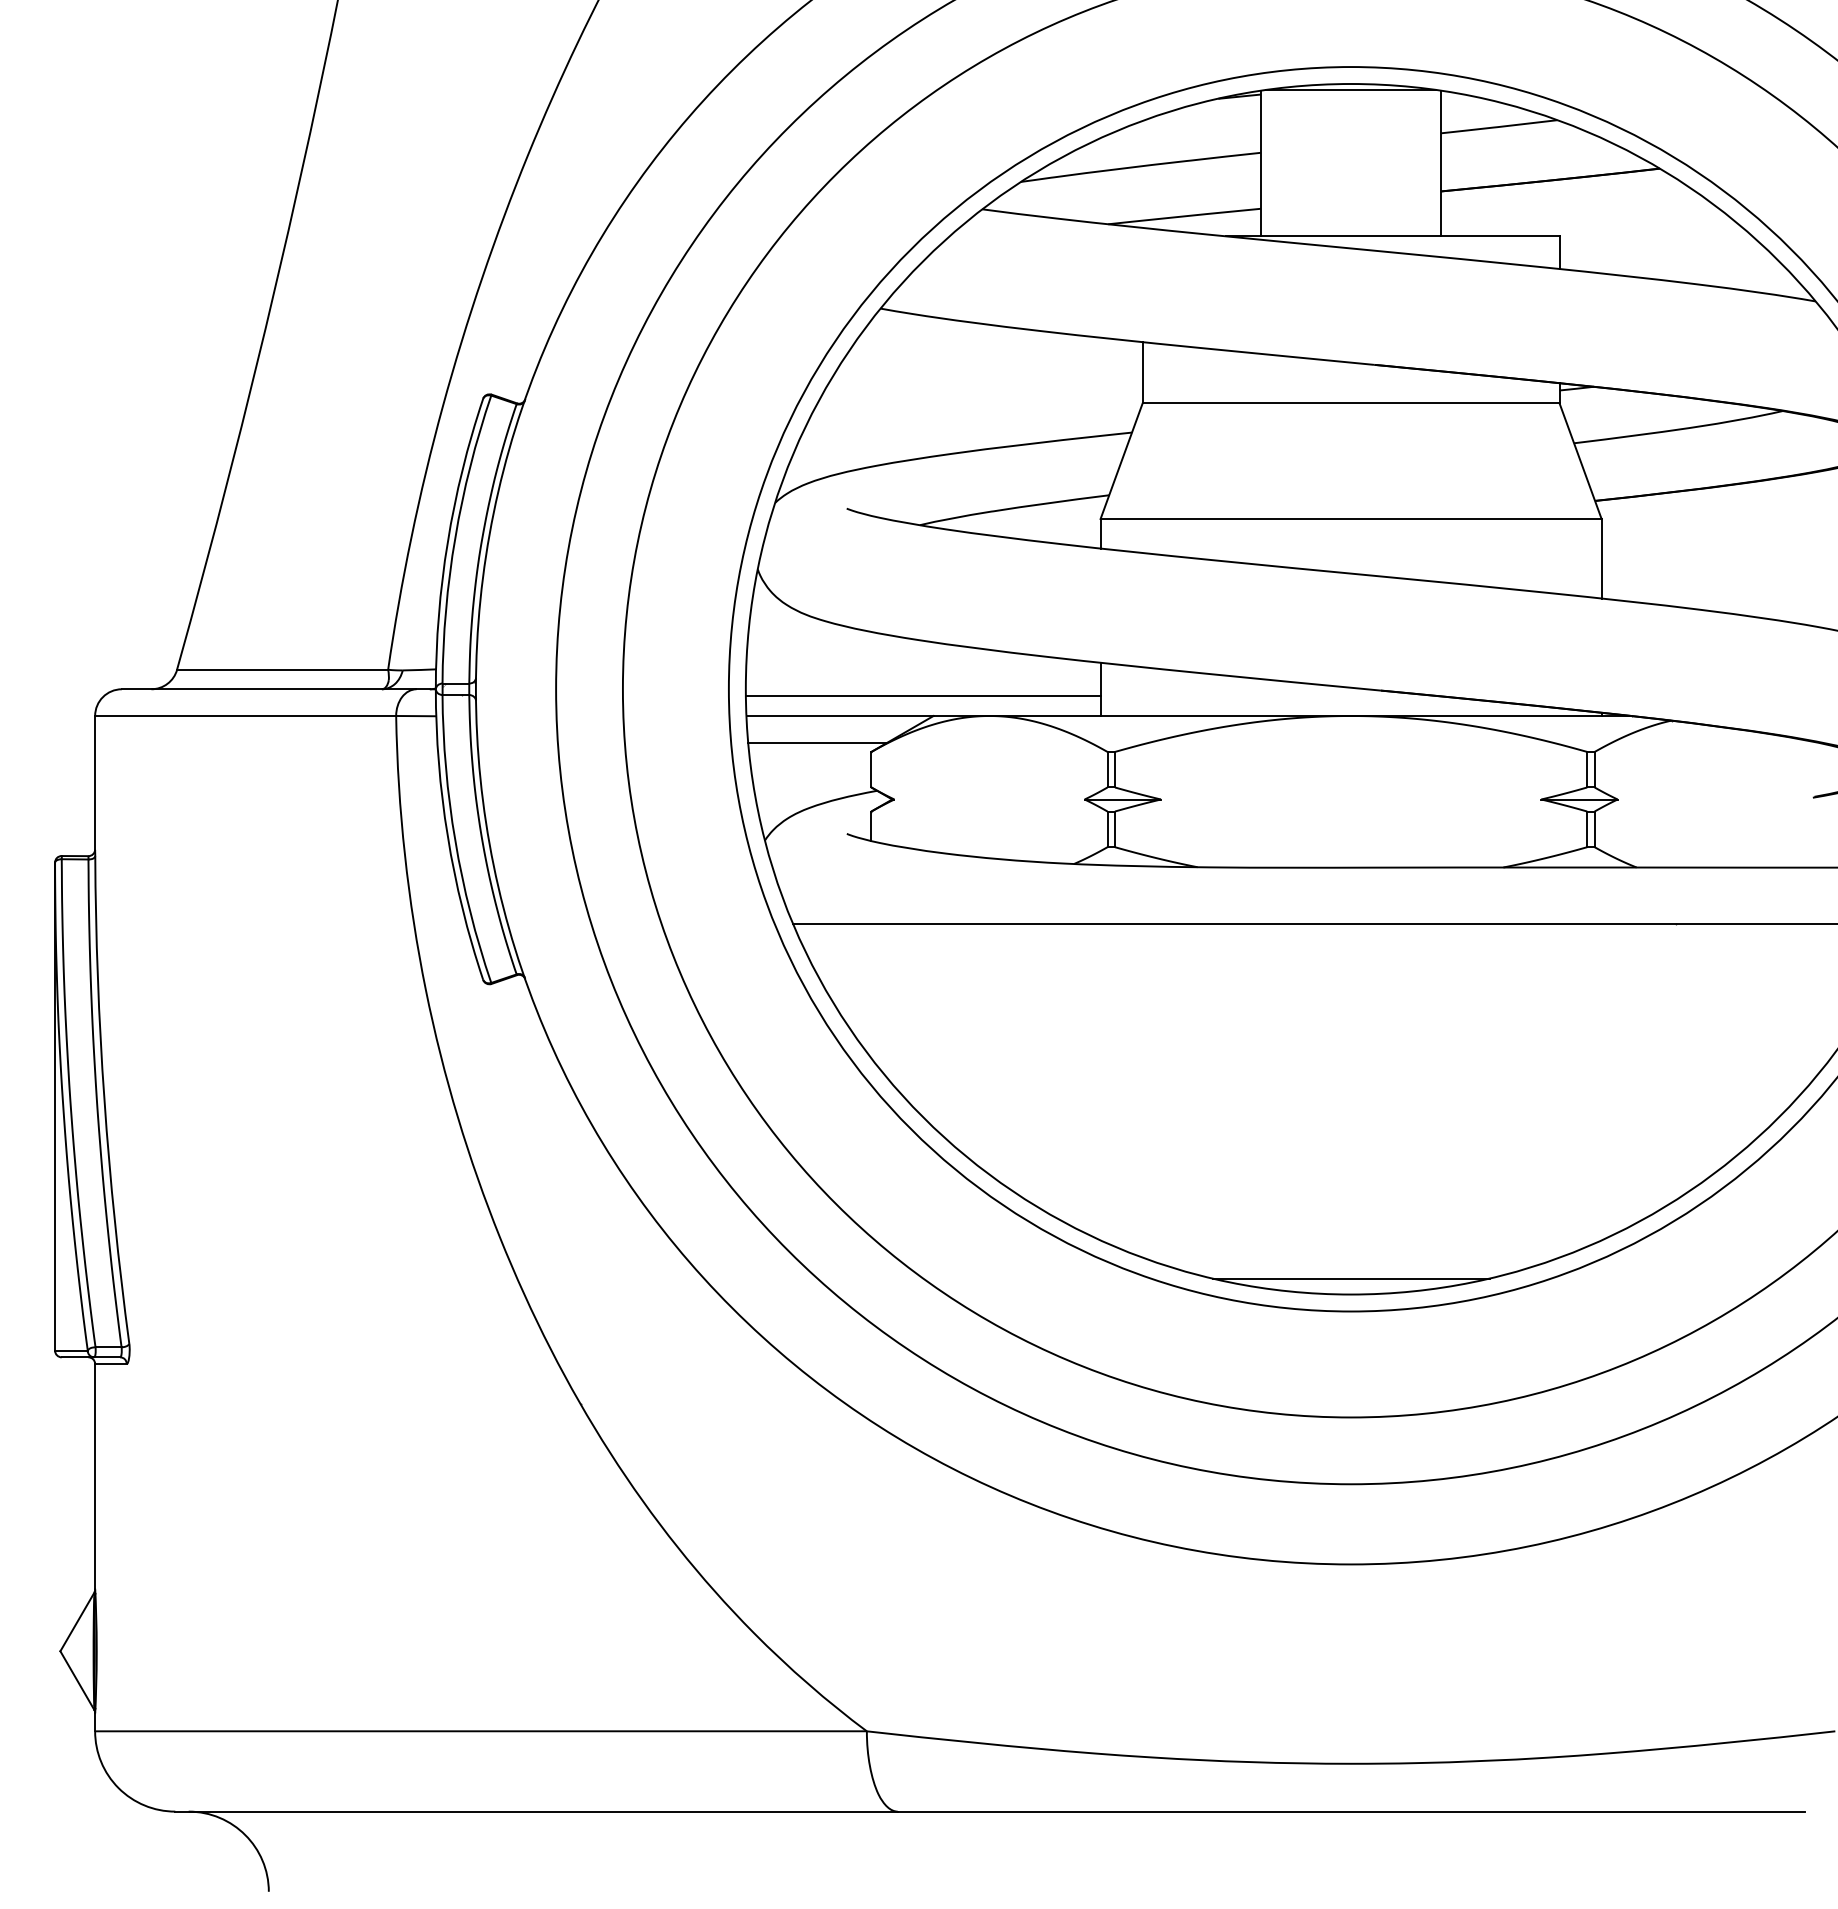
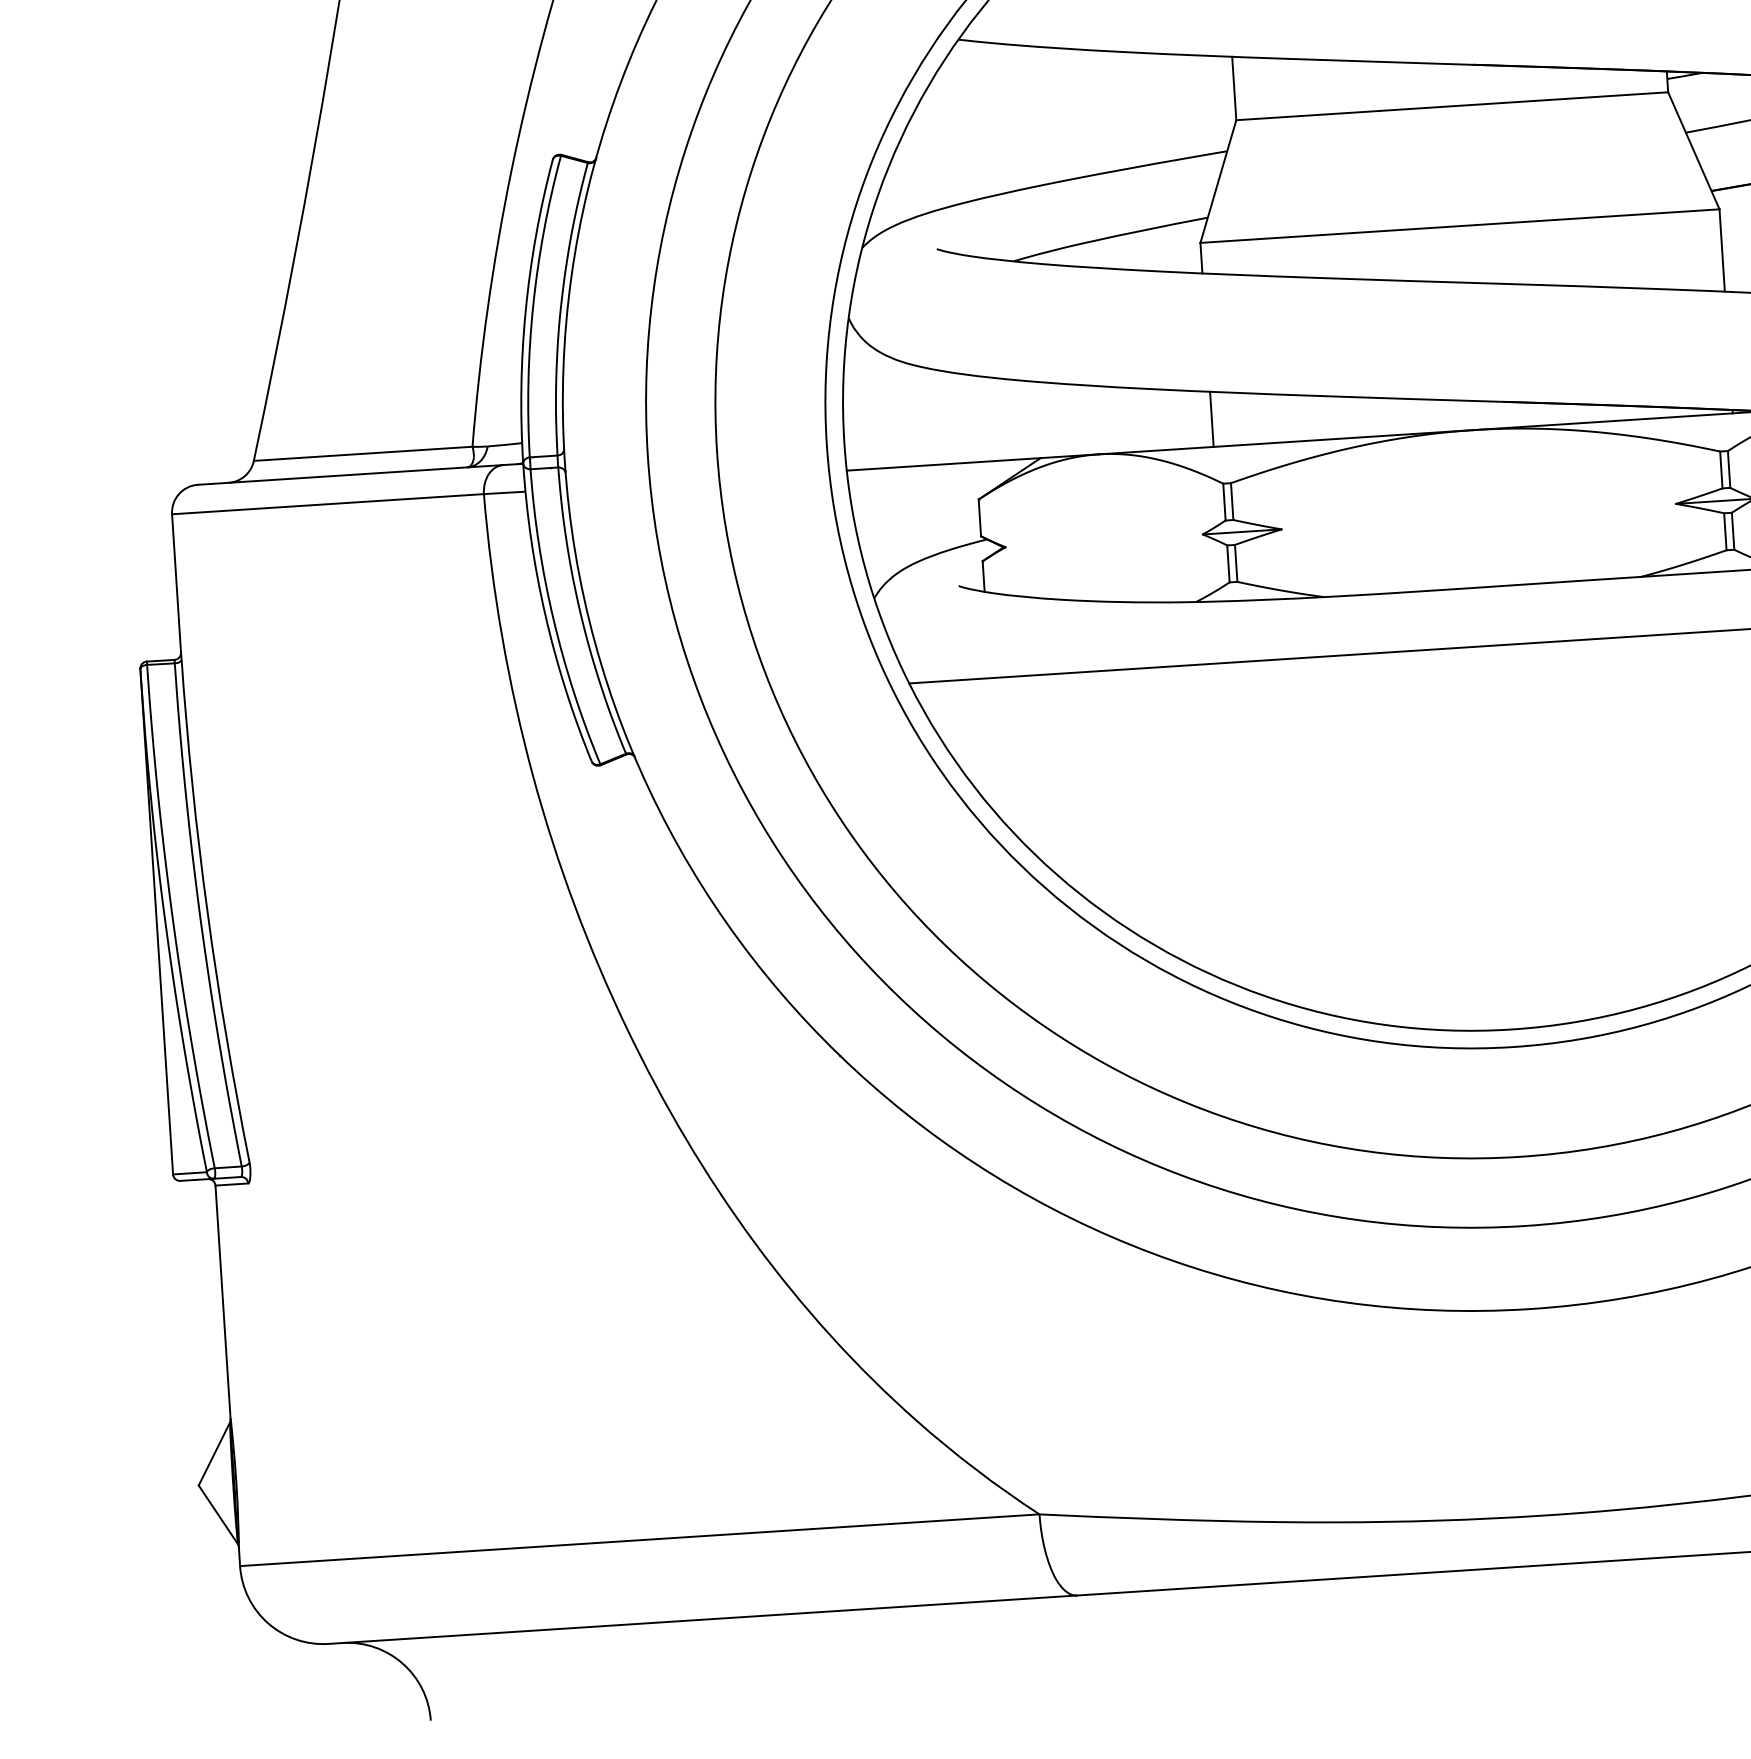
line: (922, 696) -> (1027, 438), removed
line: (817, 742) -> (922, 493), removed
line: (1350, 1278) -> (1510, 1012), removed

